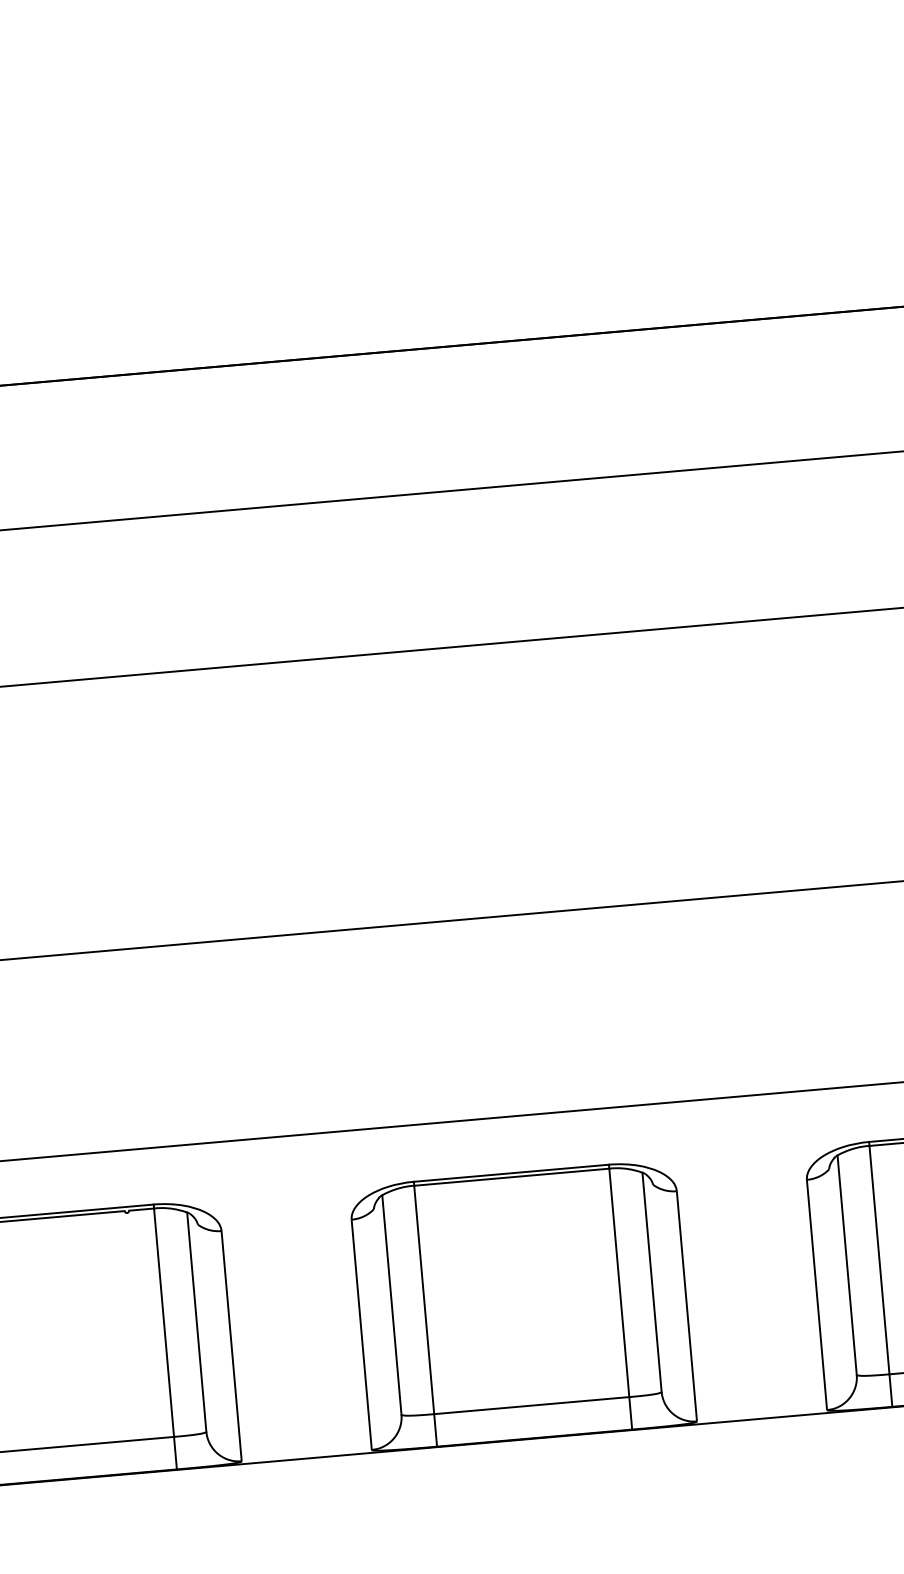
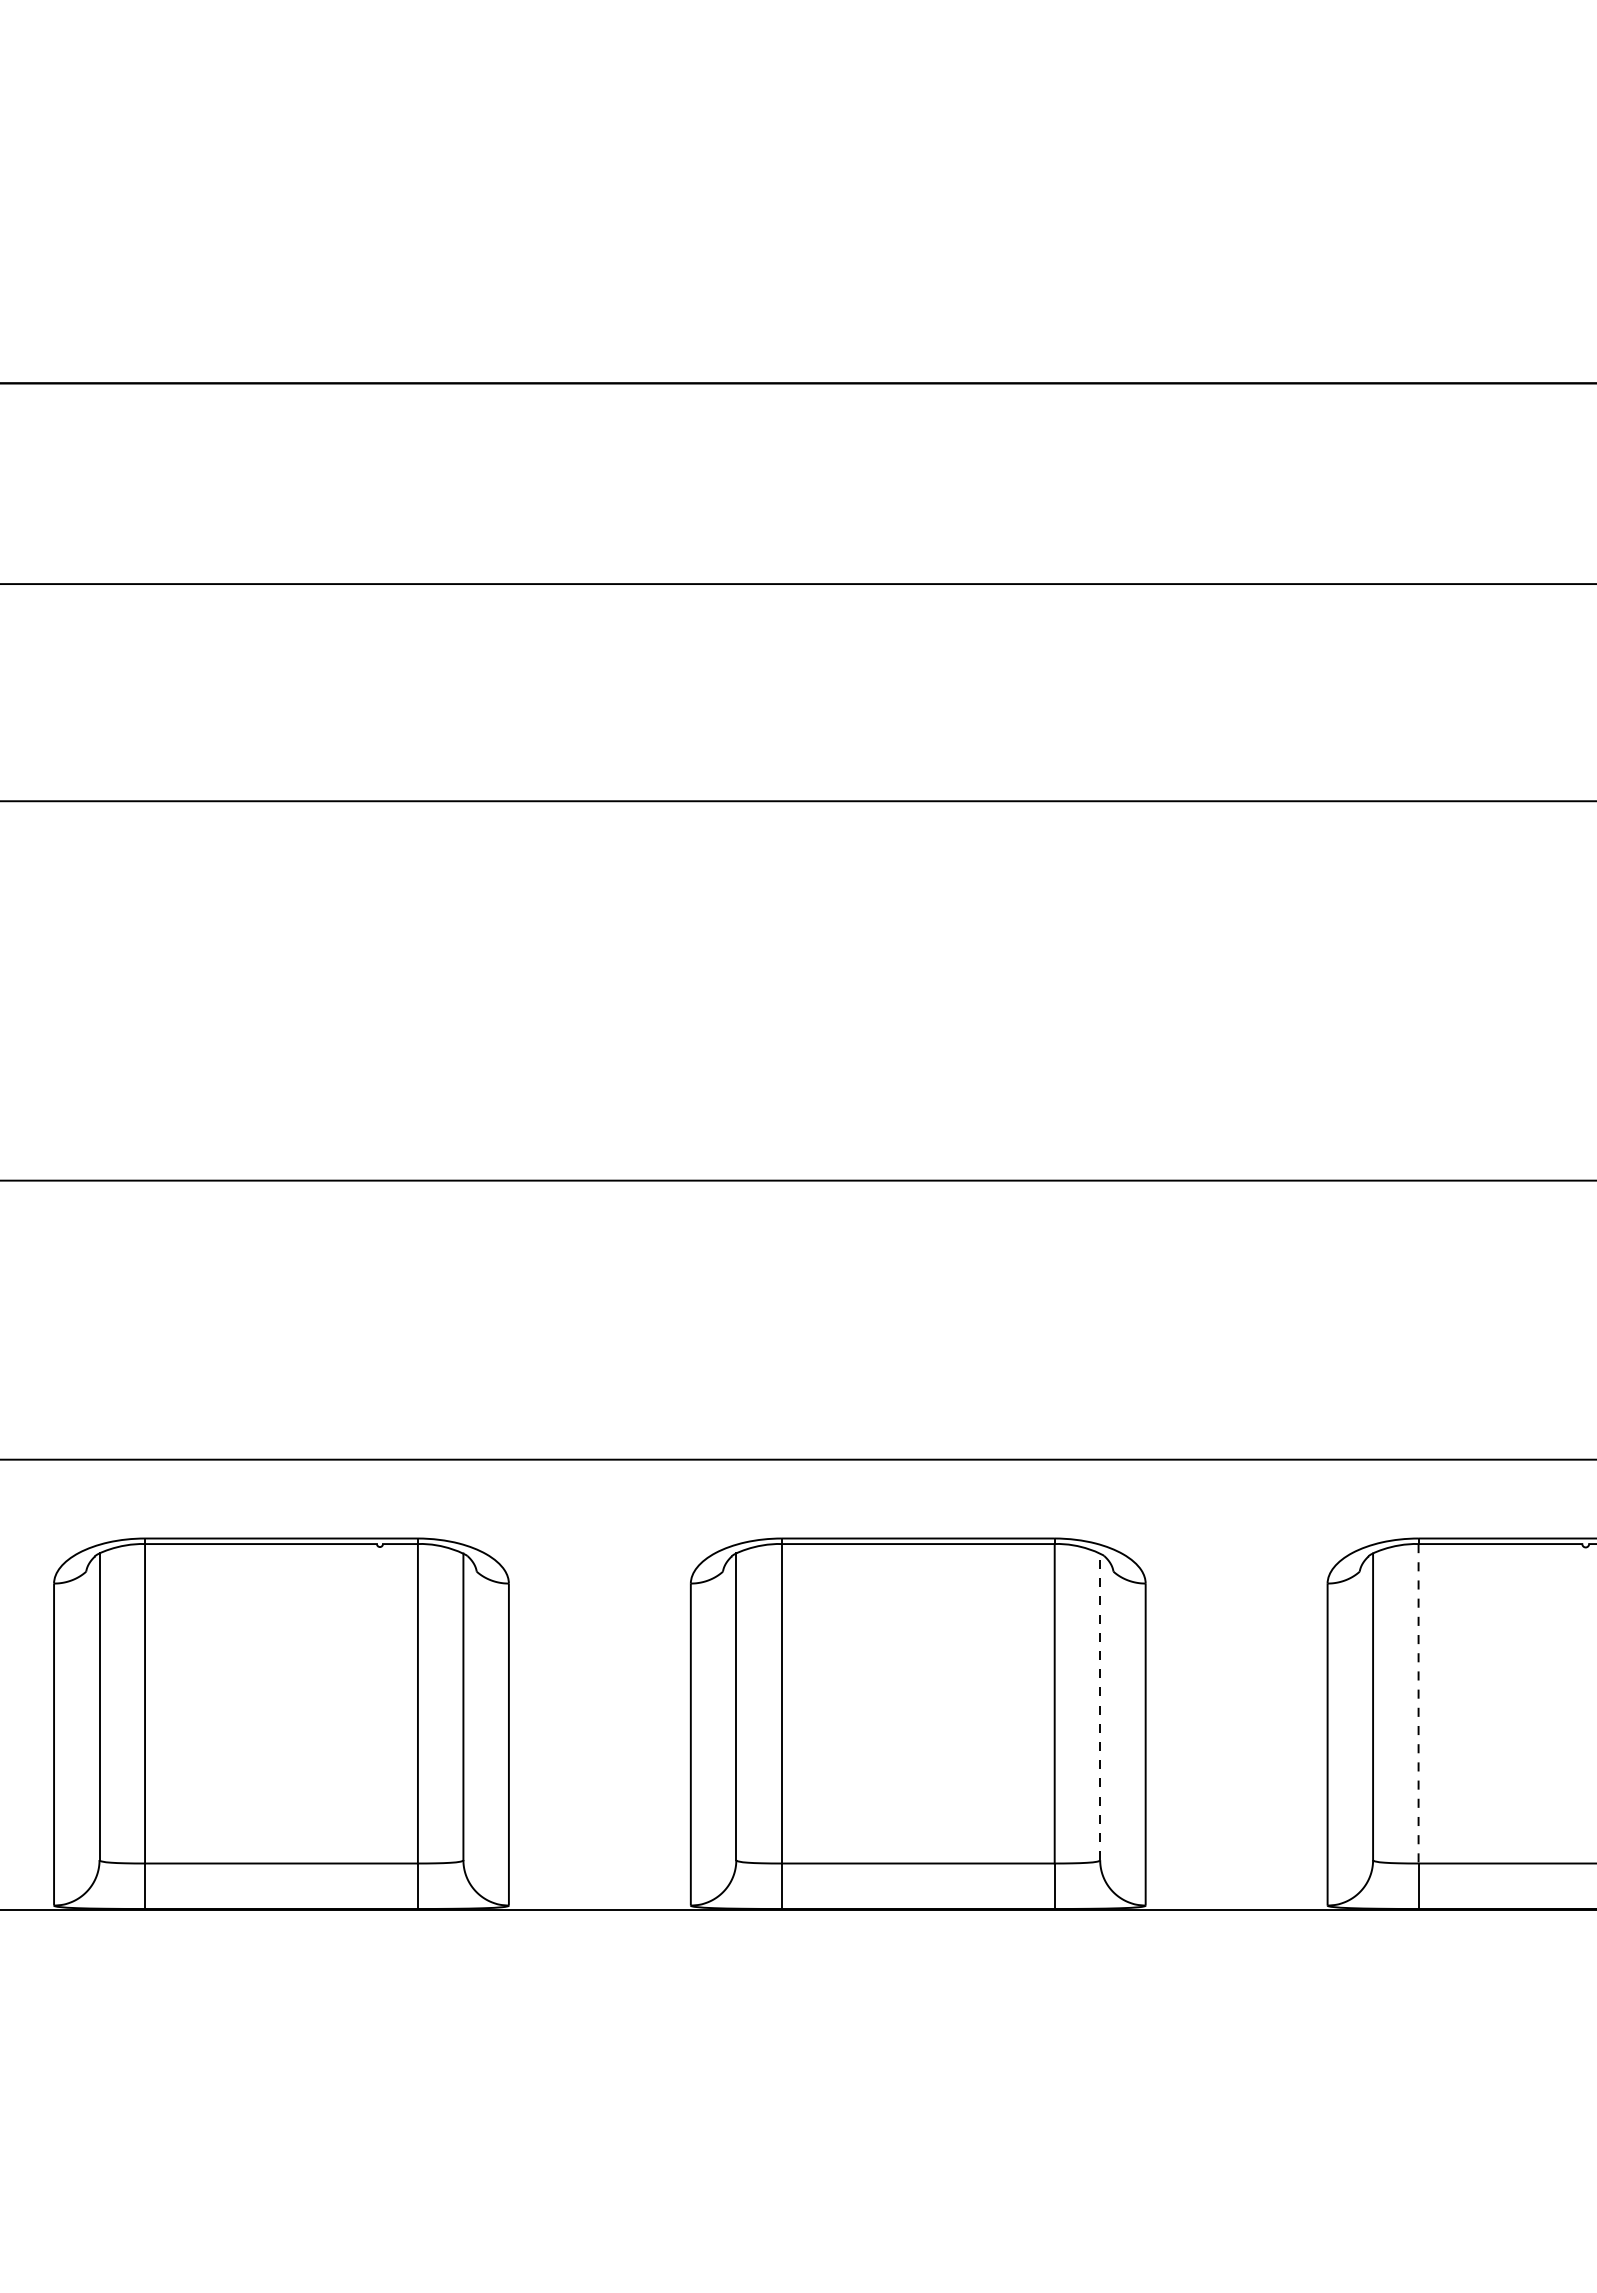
line: (879, 1259) -> (1418, 1703), solid -> dashed
line: (652, 1281) -> (1100, 1706), solid -> dashed

